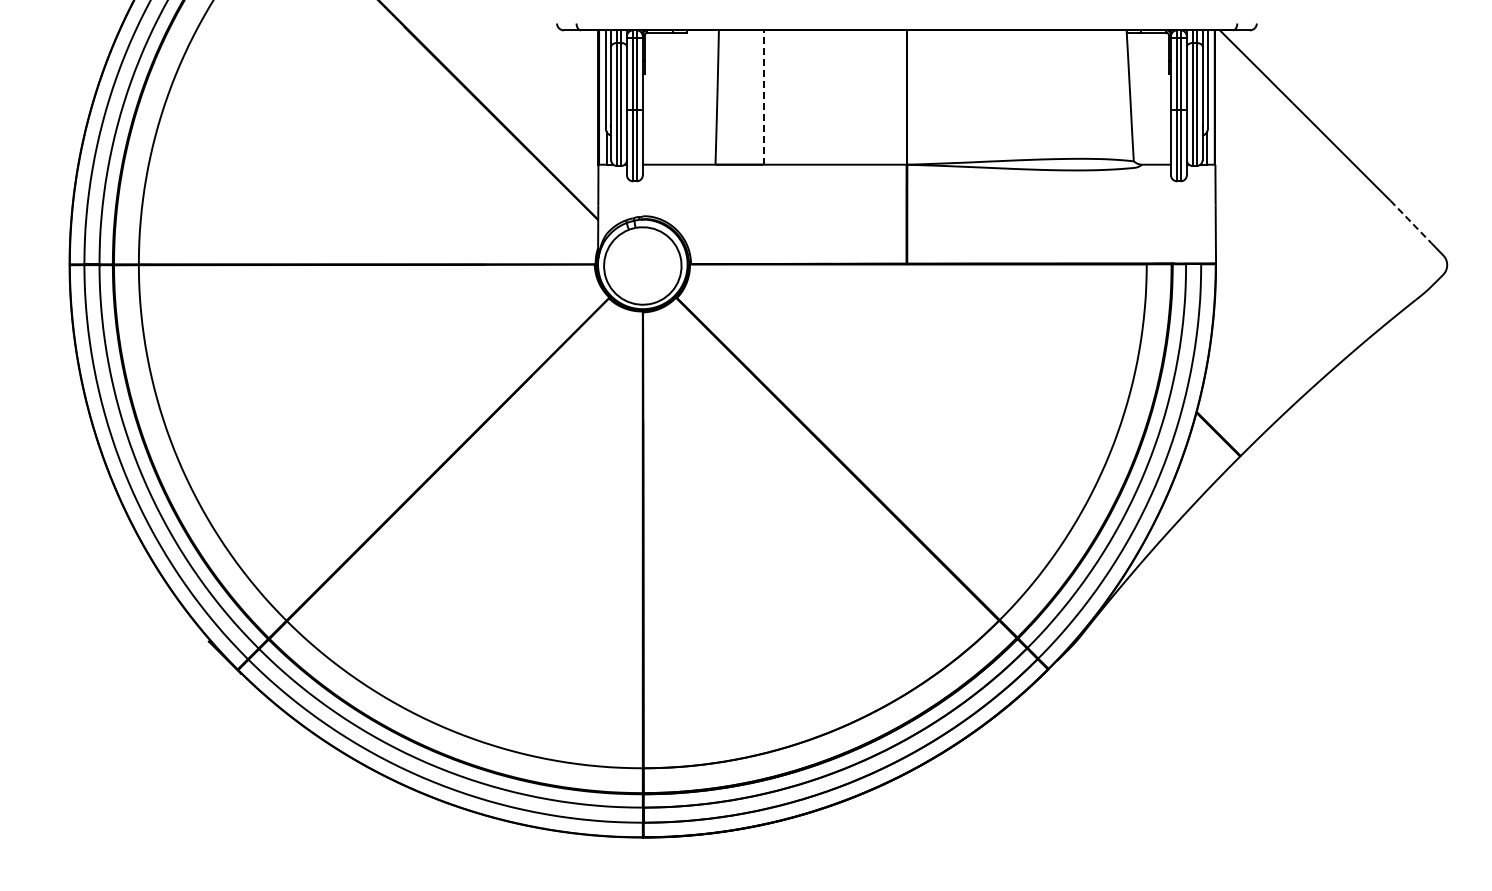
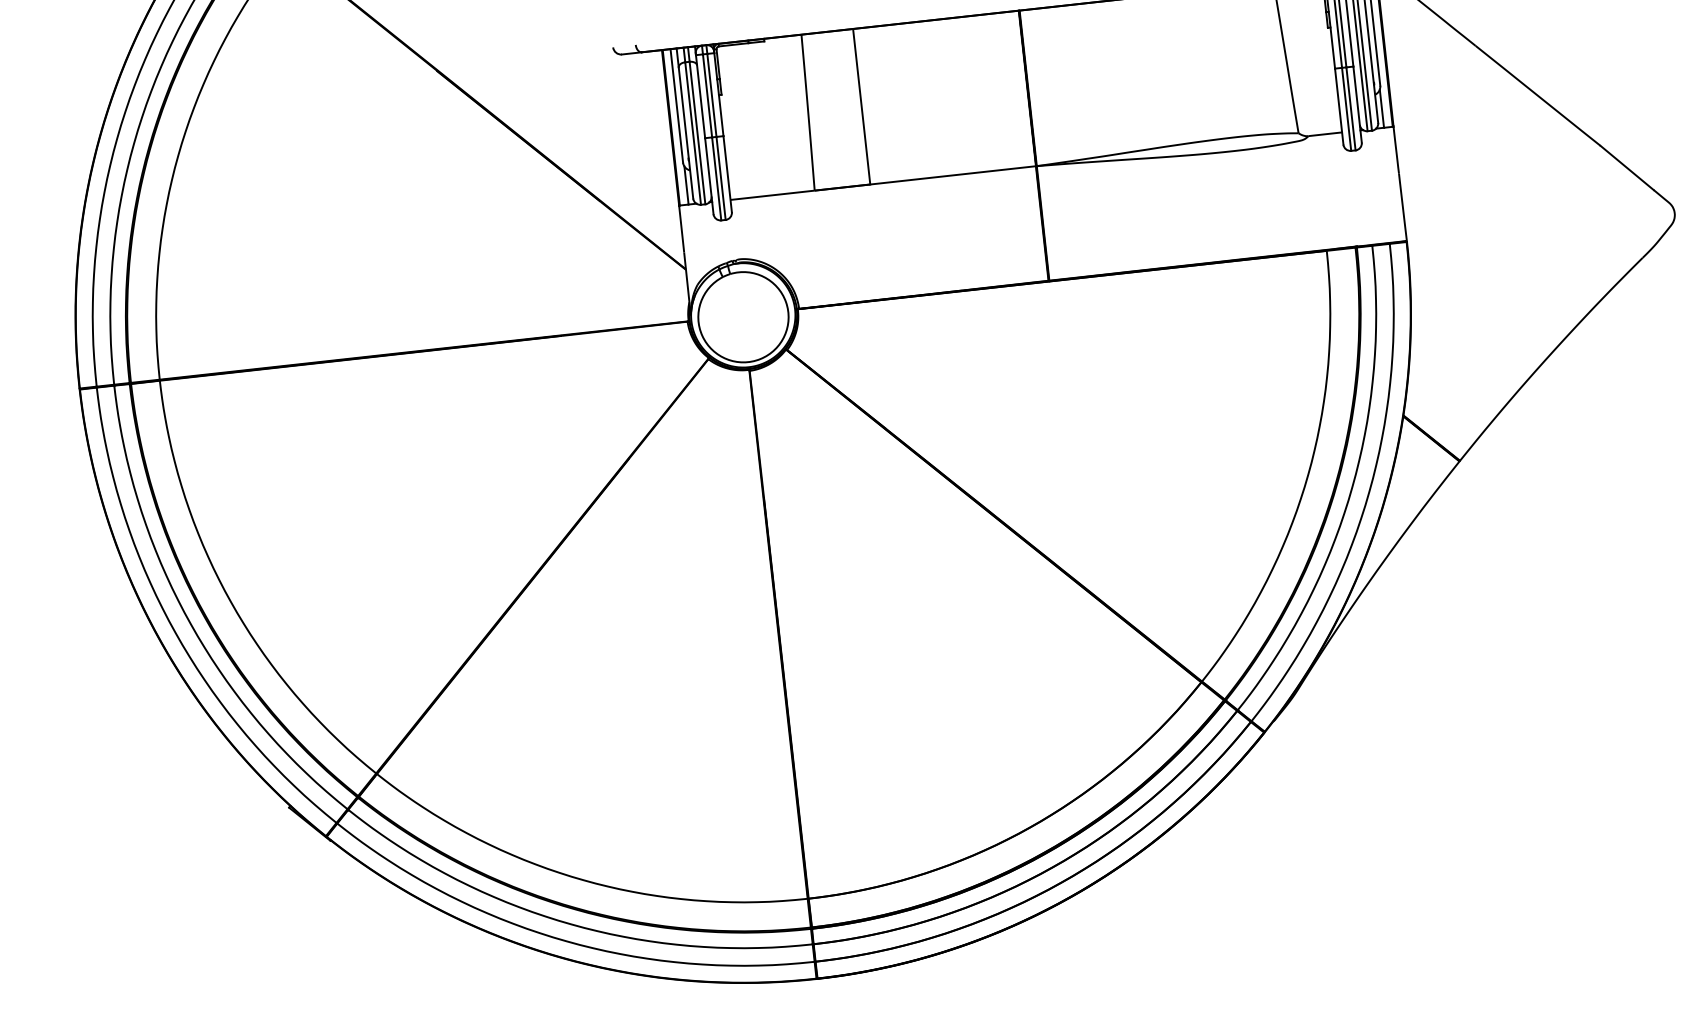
line: (763, 97) -> (861, 106), dashed -> solid
line: (1410, 221) -> (1626, 167), dashed -> solid

